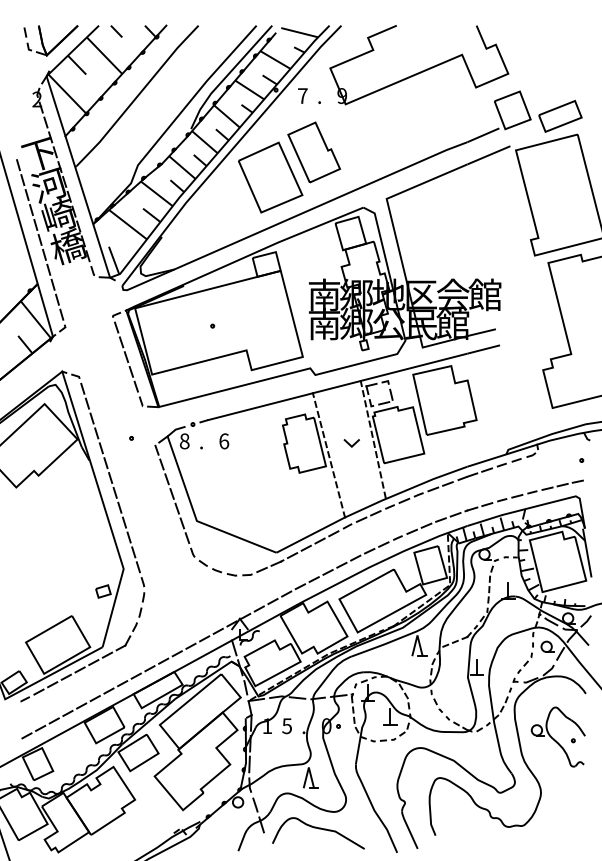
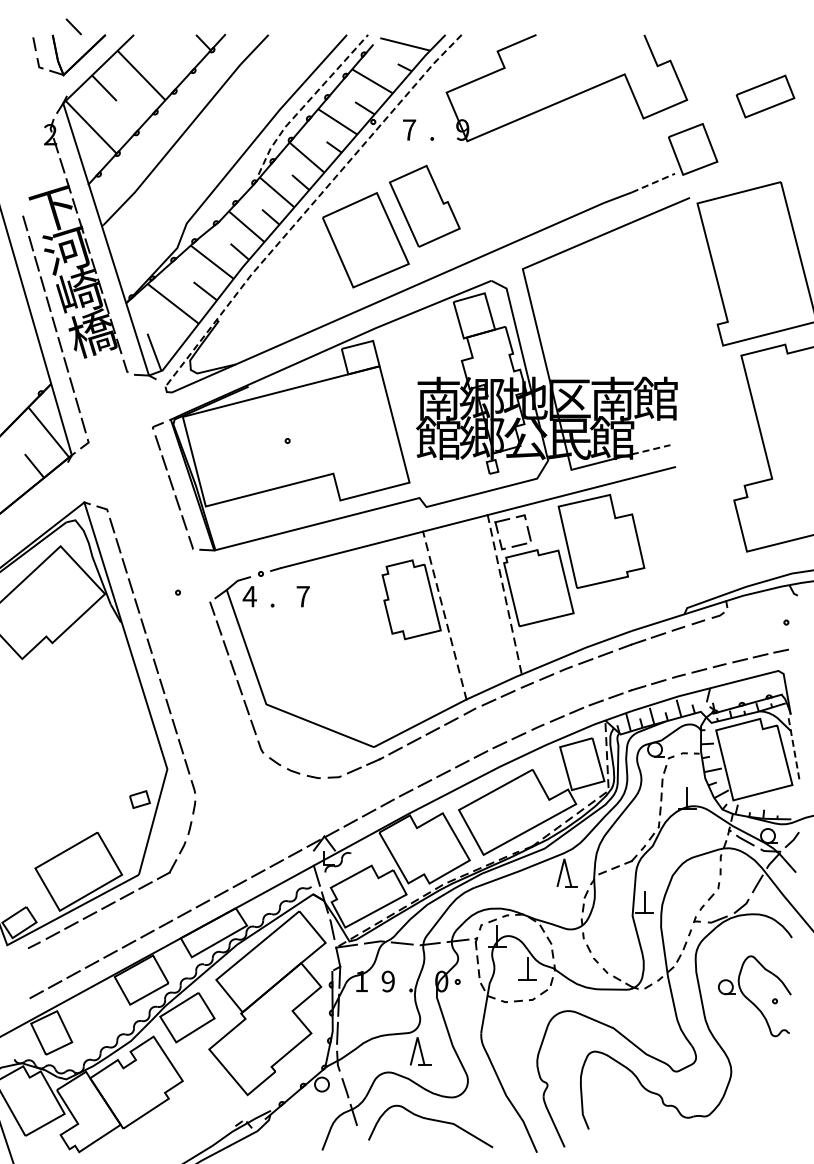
line: (116, 31) -> (73, 26), moved
line: (227, 75) -> (307, 102), solid -> dashed
part: (560, 116) -> (765, 96), moved
line: (483, 135) -> (653, 183), solid -> dashed
line: (228, 153) -> (309, 207), solid -> dashed
text: (453, 294) -> (612, 398), 会 -> 南
text: (324, 323) -> (438, 437), 南 -> 館
line: (481, 332) -> (651, 449), solid -> dashed
text: (184, 441) -> (249, 596), 8 -> 4
text: (223, 441) -> (302, 596), 6 -> 7
line: (350, 444) -> (473, 600), removed
line: (587, 552) -> (793, 747), solid -> dashed
part: (547, 646) -> (739, 874), removed
text: (286, 726) -> (387, 981), 5 -> 9

